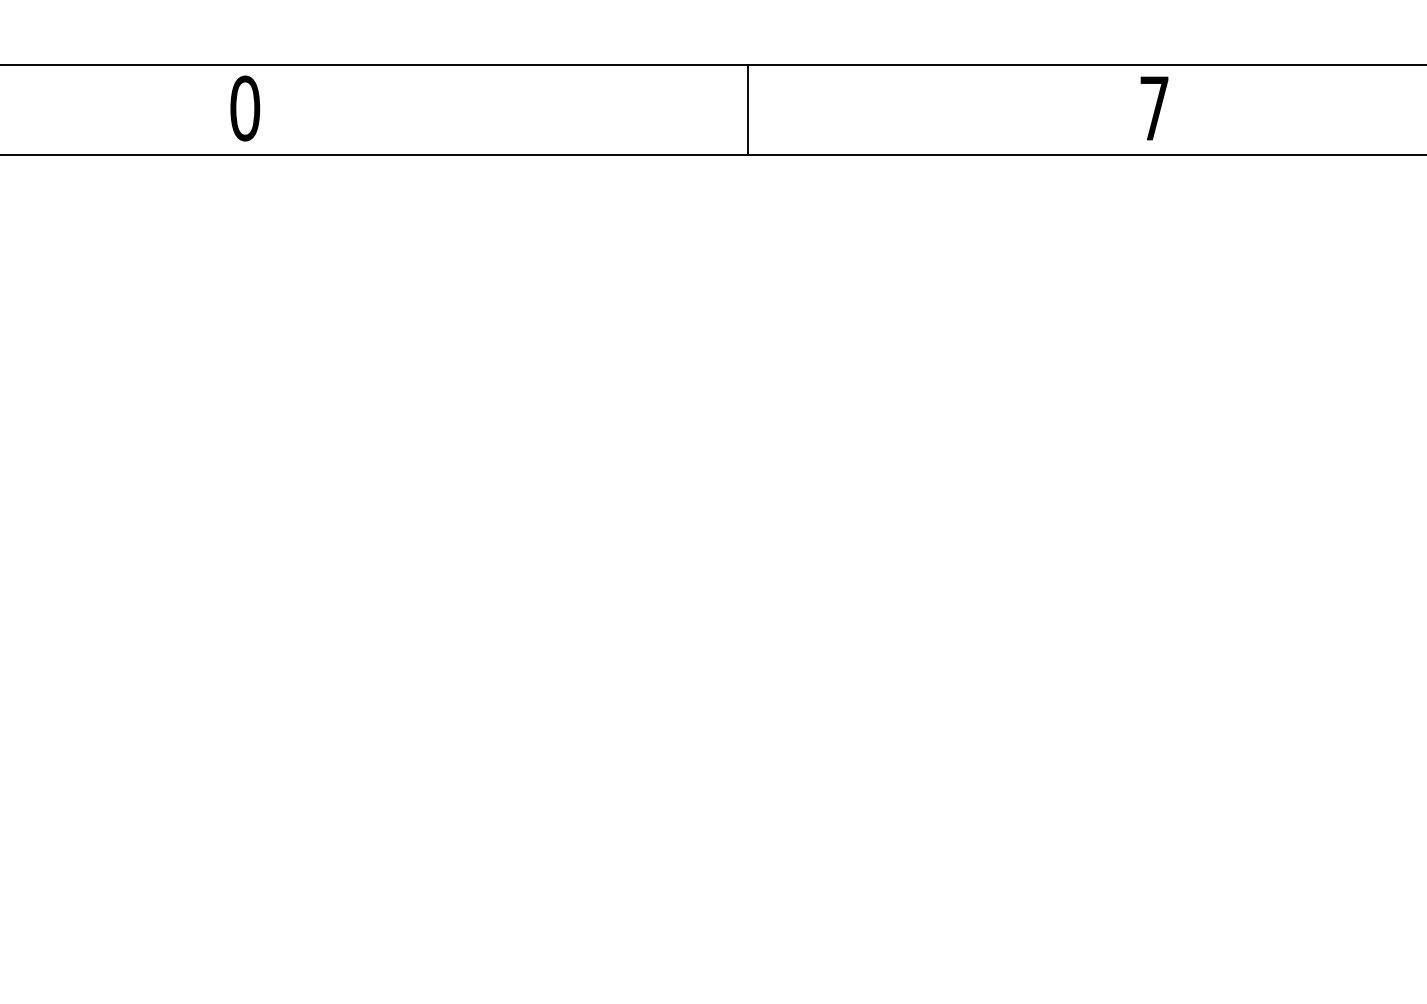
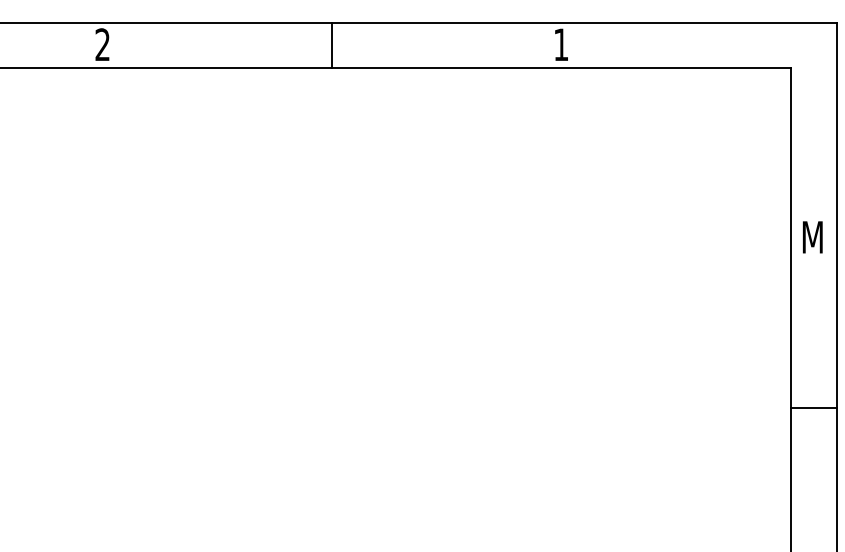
text: (244, 107) -> (102, 44), 0 -> 2
text: (1154, 107) -> (561, 44), 7 -> 1
line: (748, 109) -> (332, 45), moved

